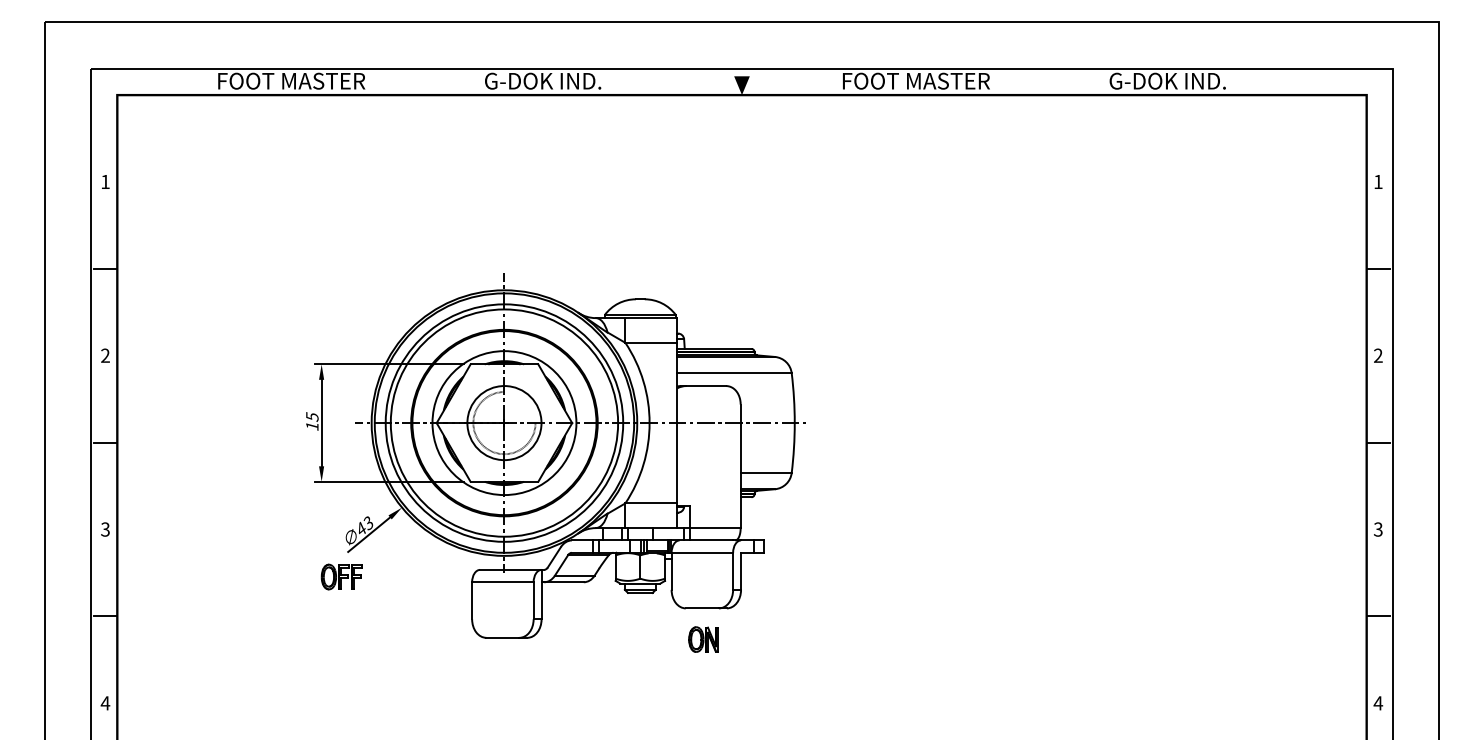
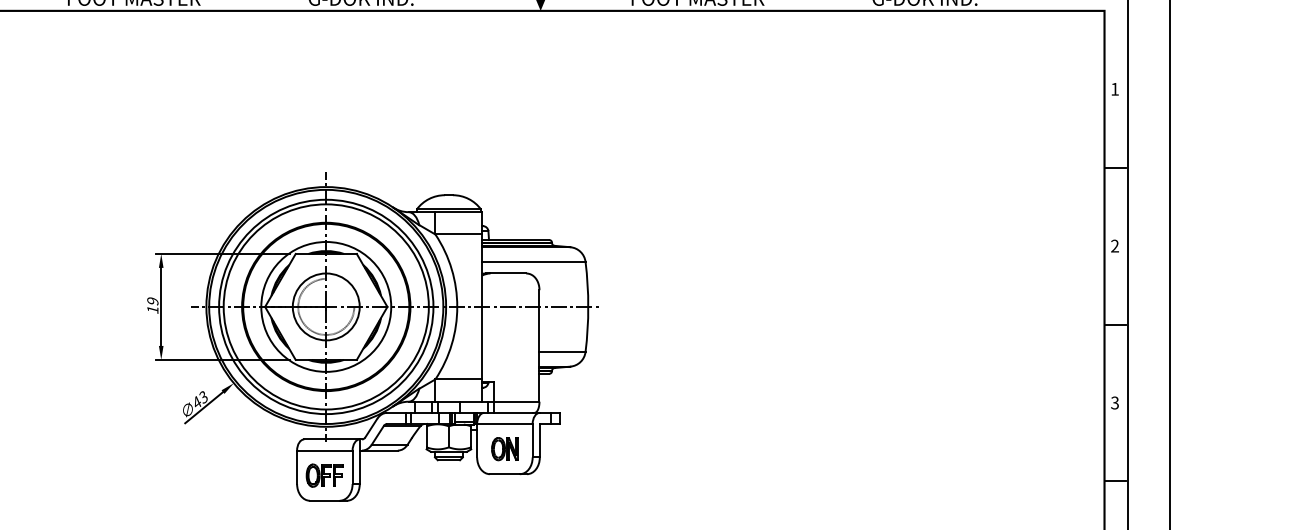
text: (312, 416) -> (153, 300), 15 -> 19
part: (341, 576) -> (324, 475), moved
part: (703, 639) -> (505, 449), moved

